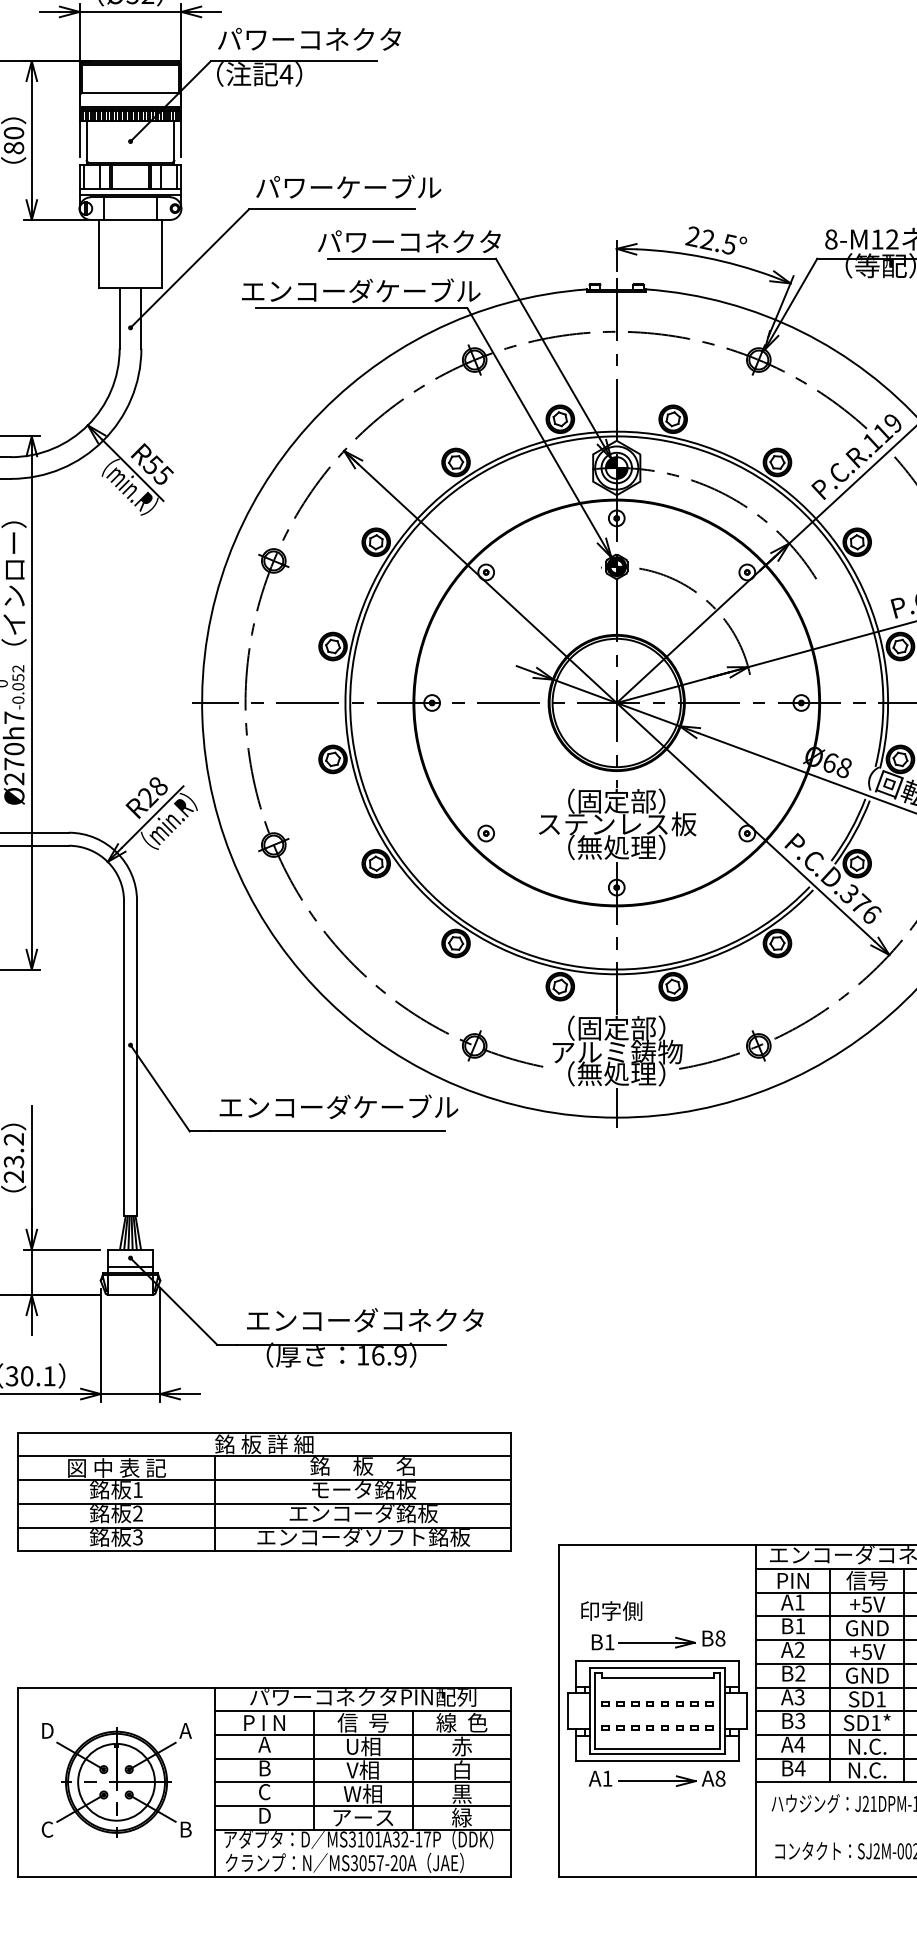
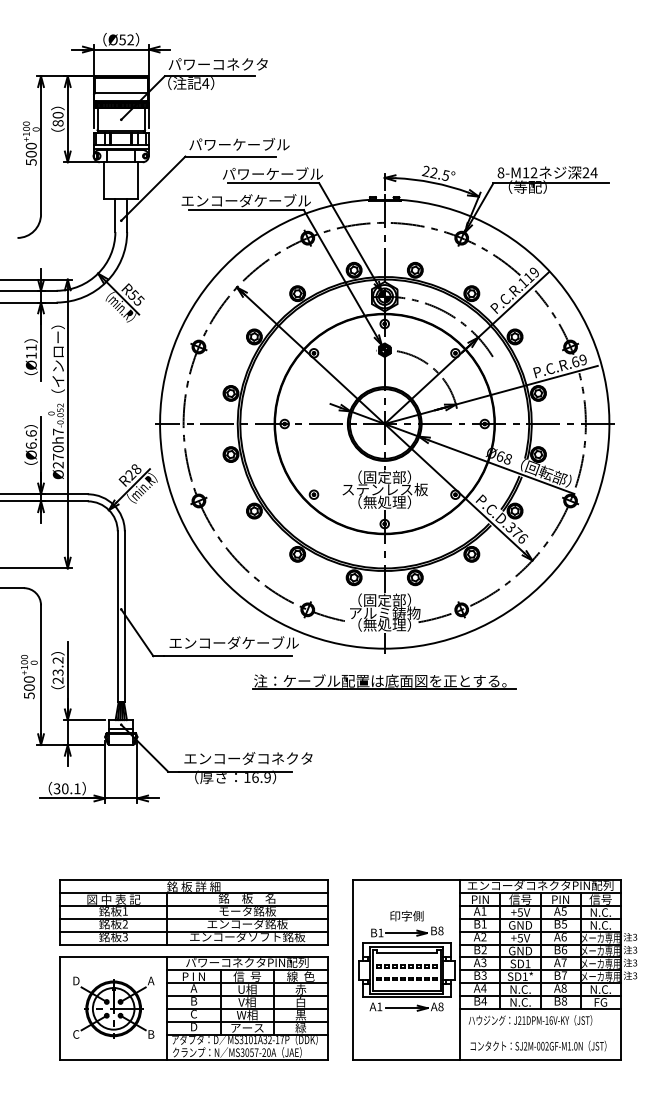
text: (450, 240) -> (294, 173), パワーコネクタ -> パワーケーブル
part: (616, 1178) -> (384, 681), added
part: (263, 1491) -> (193, 912), moved
text: (610, 1610) -> (406, 915), moved

